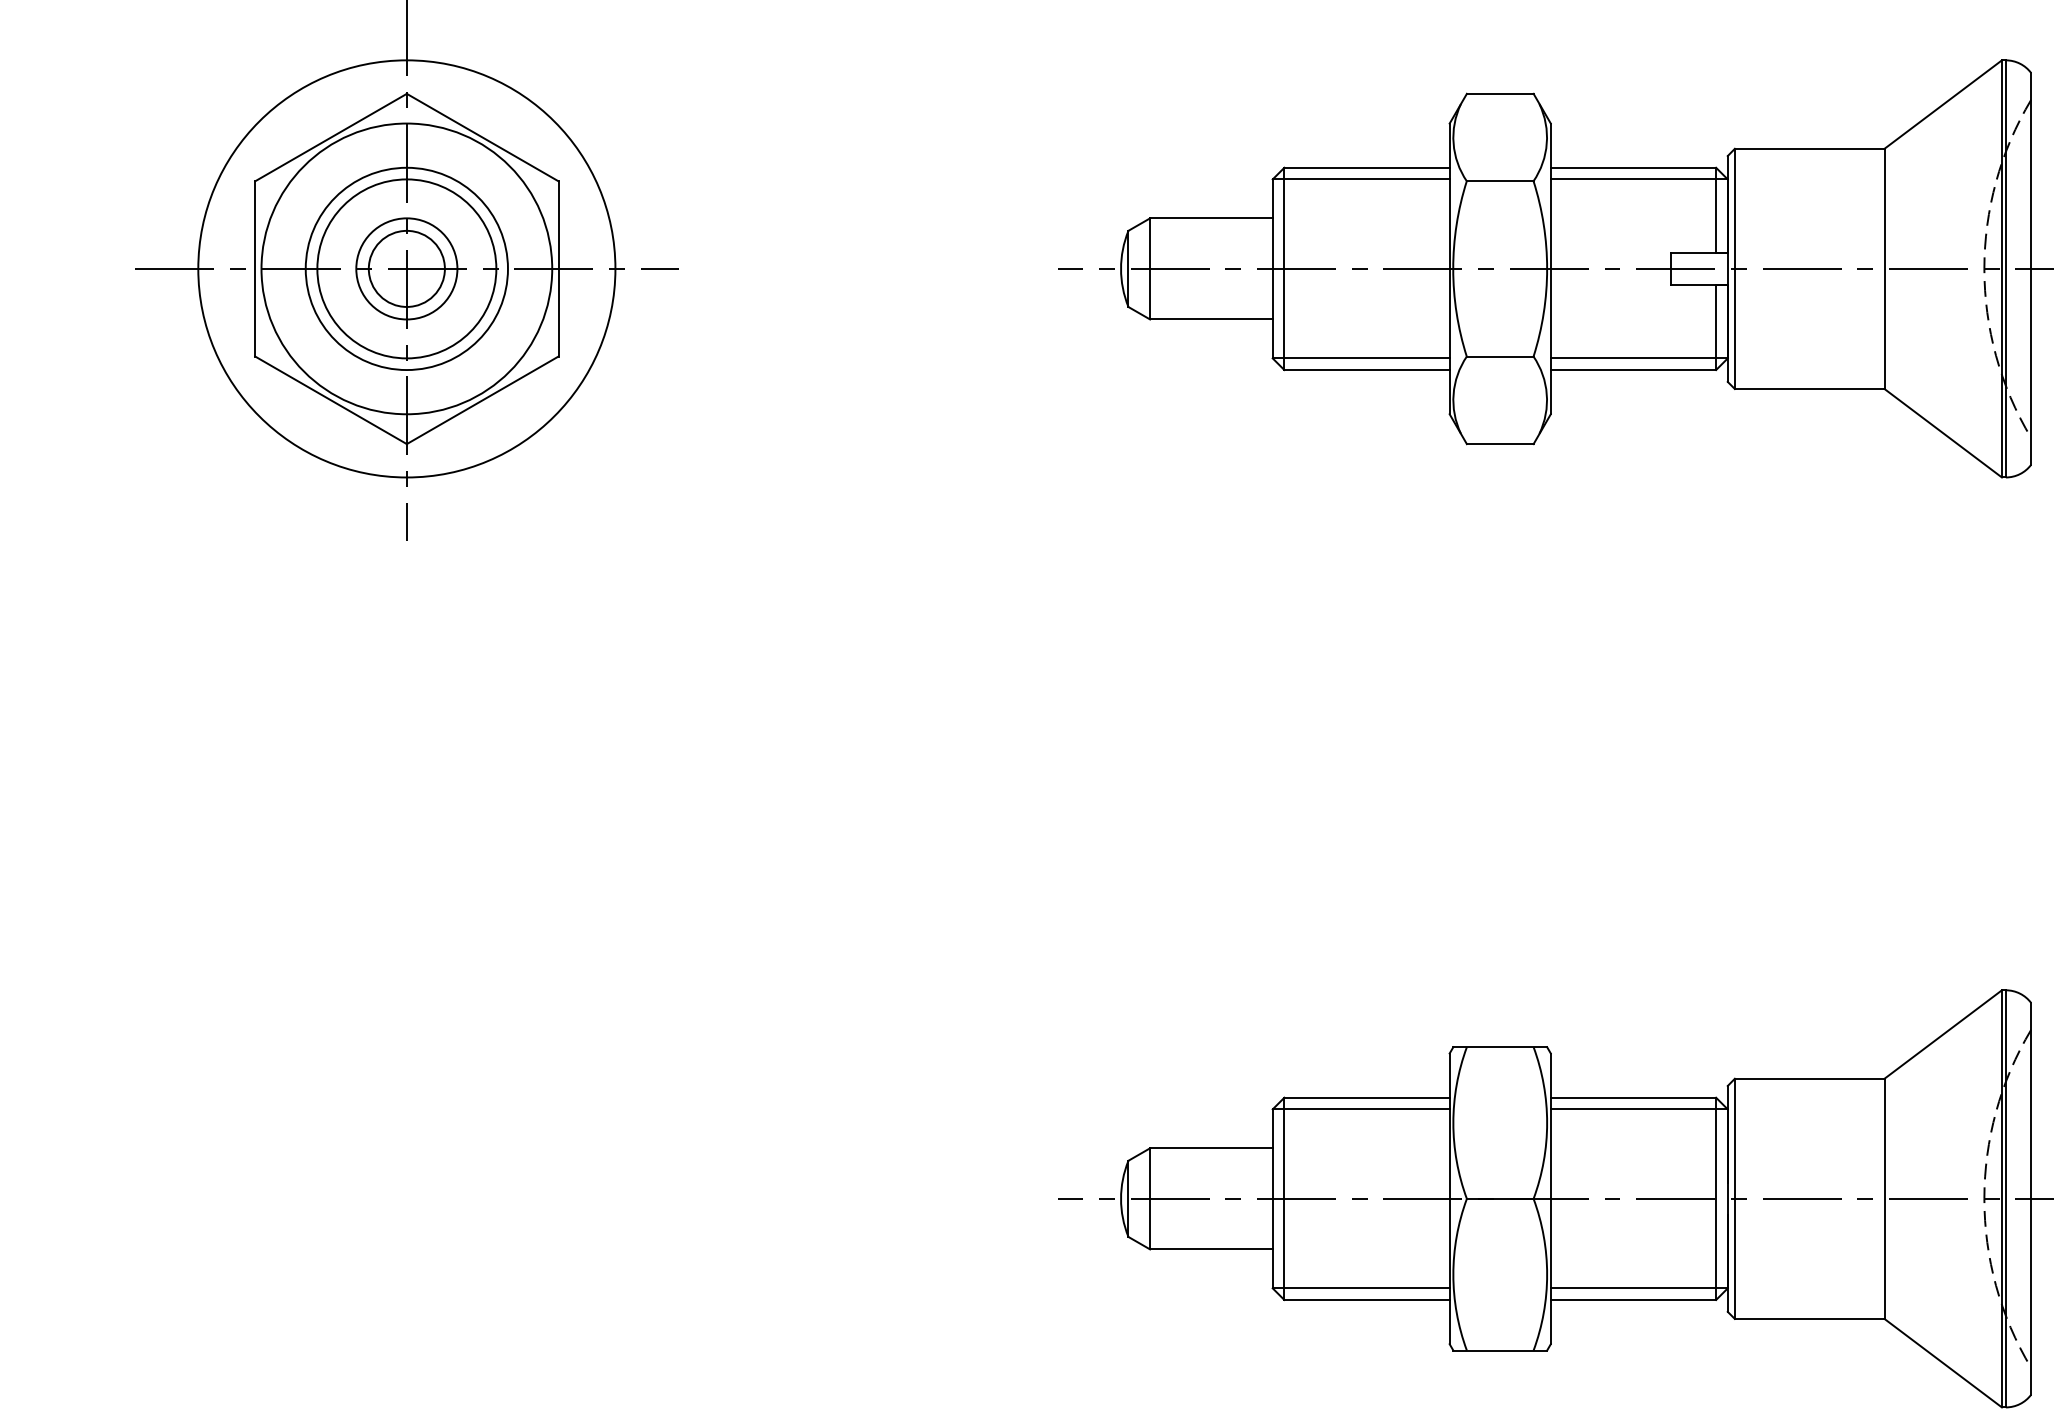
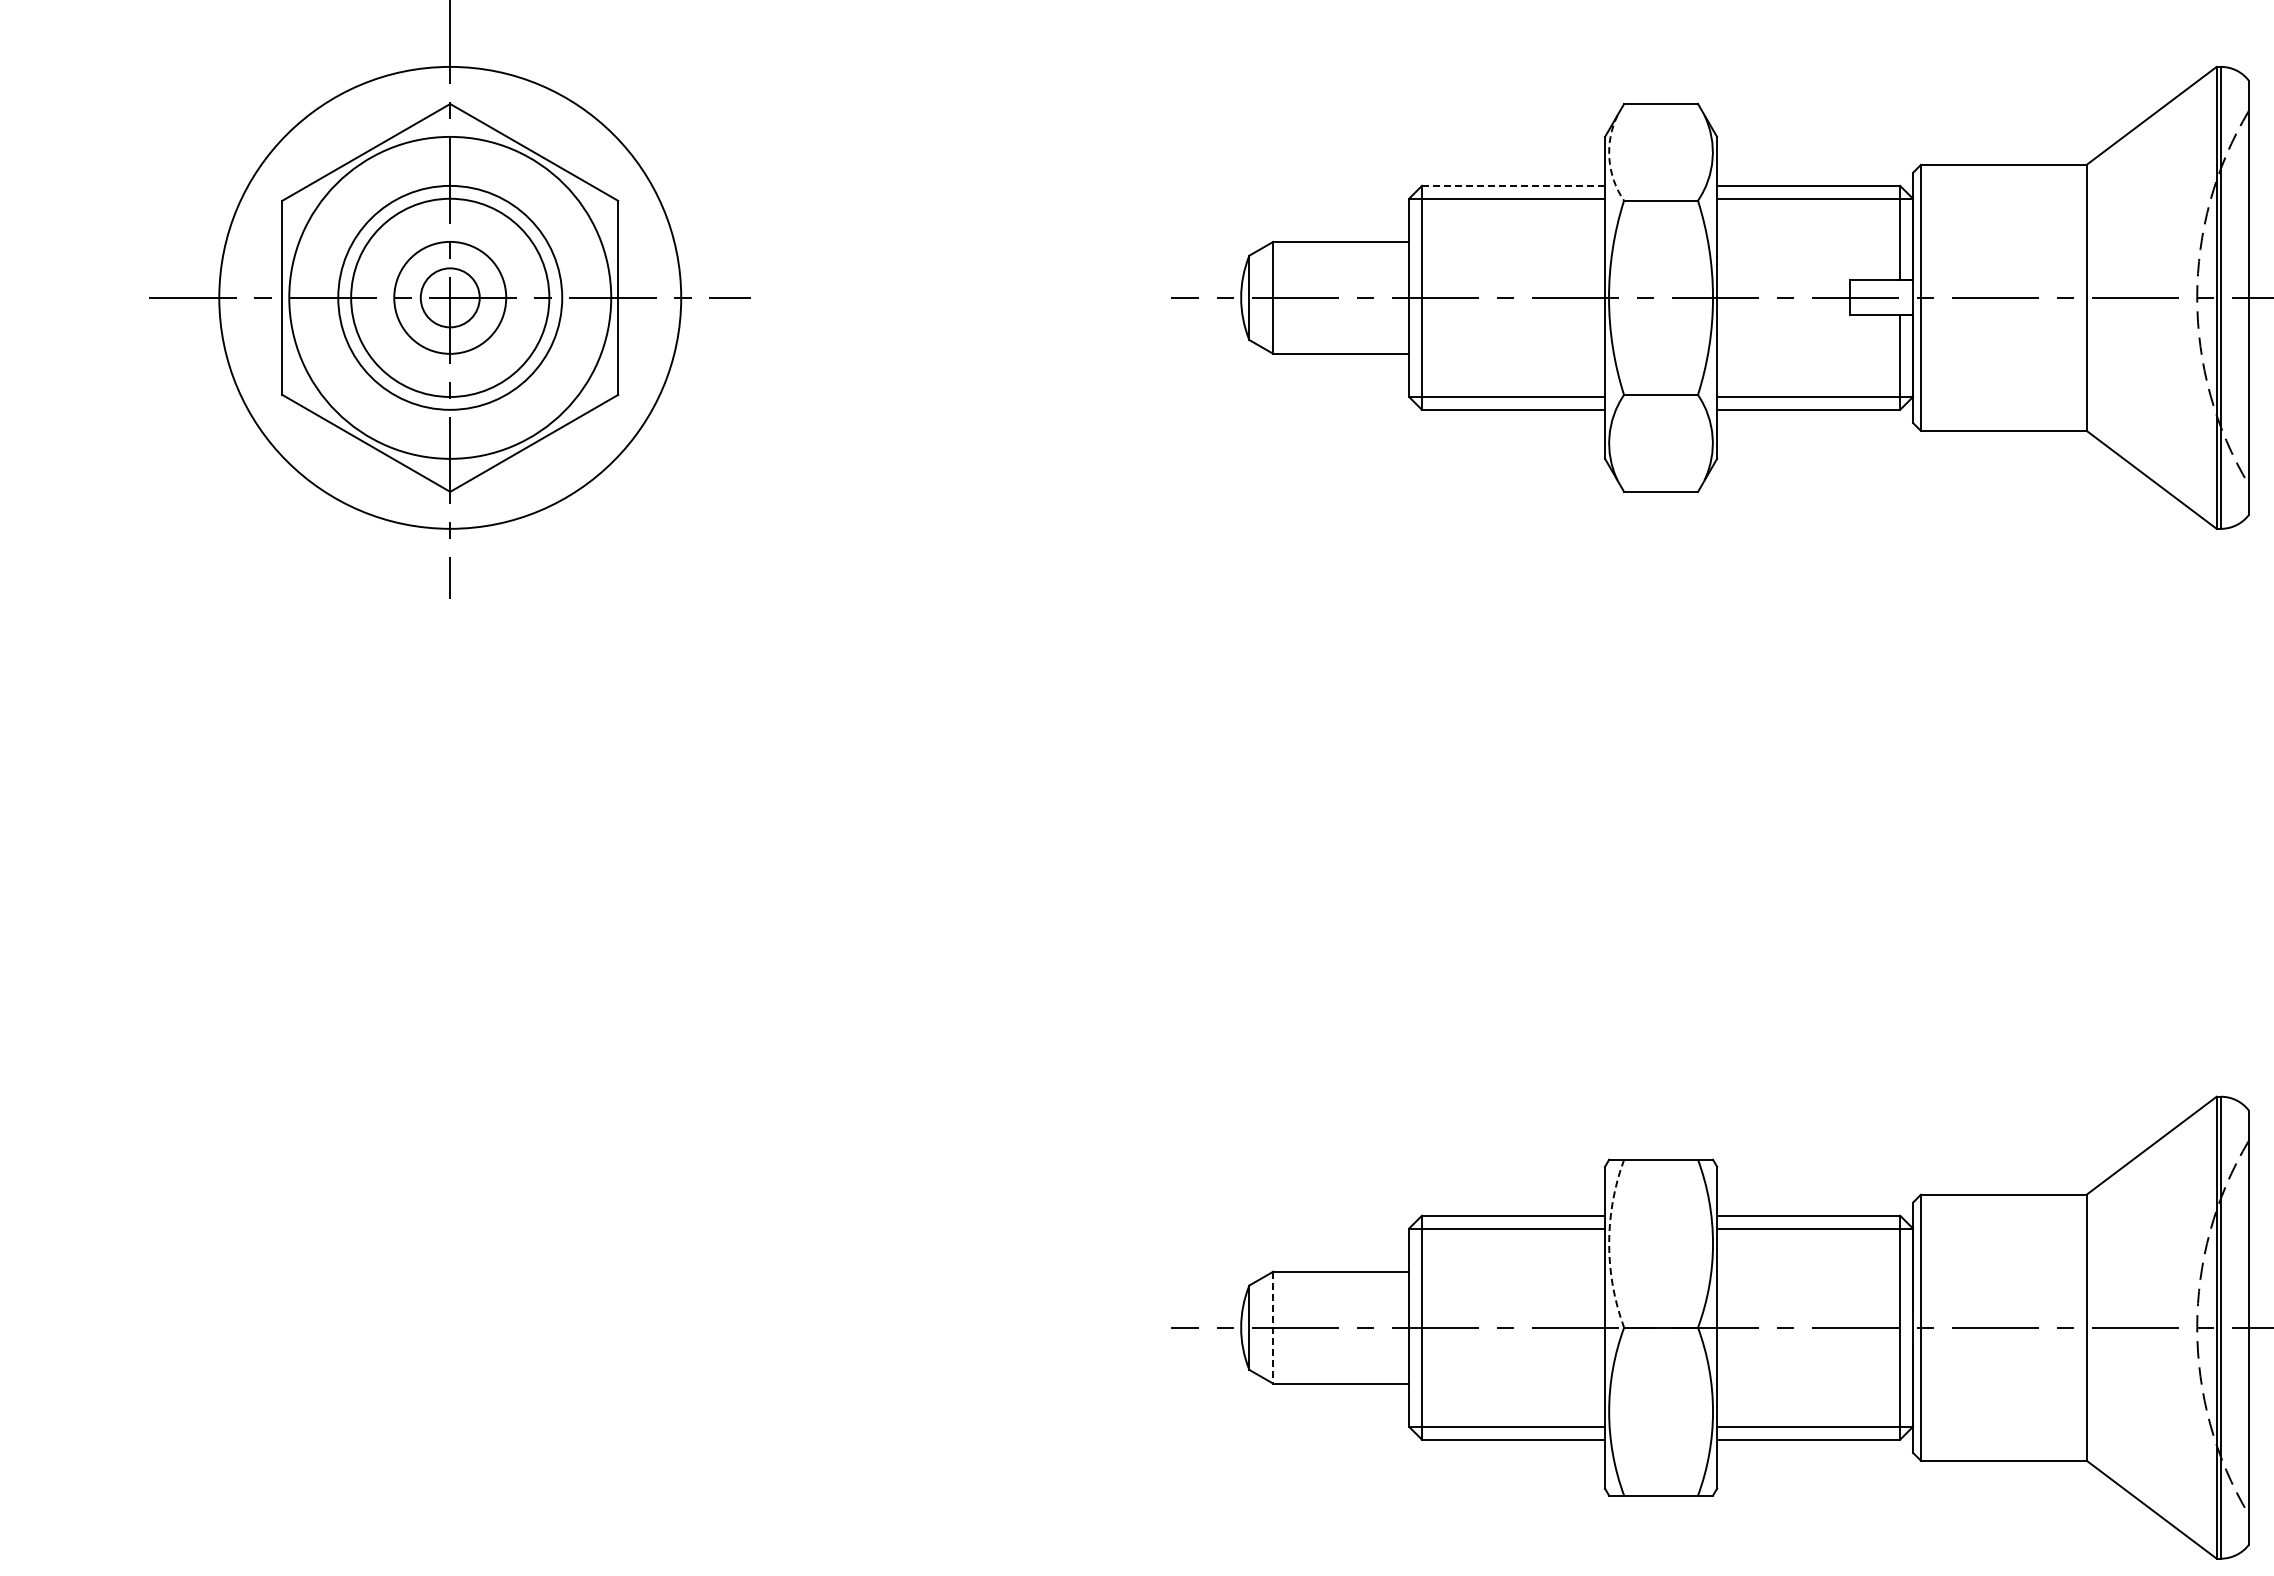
arc: (1453, 143) -> (1609, 159), solid -> dashed
line: (1366, 167) -> (1513, 185), solid -> dashed
circle: (407, 268) -> (450, 297), size x0.7
arc: (1453, 1122) -> (1609, 1243), solid -> dashed
line: (1150, 1198) -> (1273, 1327), solid -> dashed

